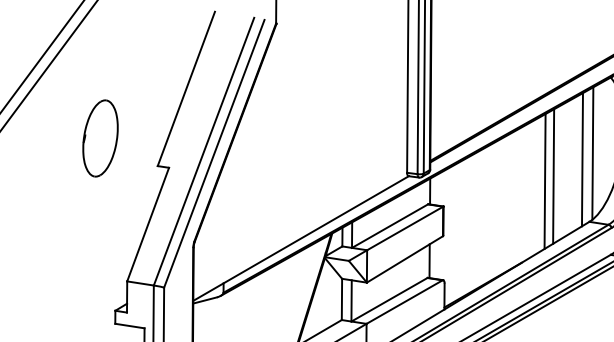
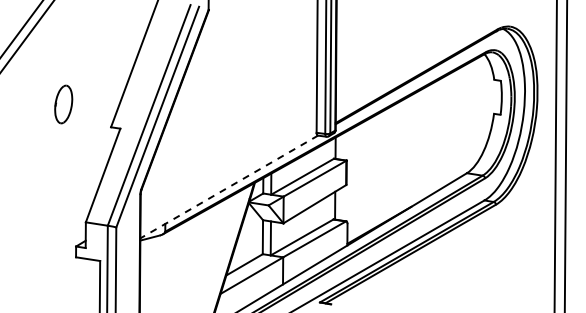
part: (100, 138) -> (63, 104), size x0.6
line: (592, 153) -> (469, 116), removed
line: (581, 159) -> (460, 121), removed
line: (553, 176) -> (437, 135), removed
line: (544, 180) -> (429, 139), removed
line: (301, 237) -> (229, 186), solid -> dashed

